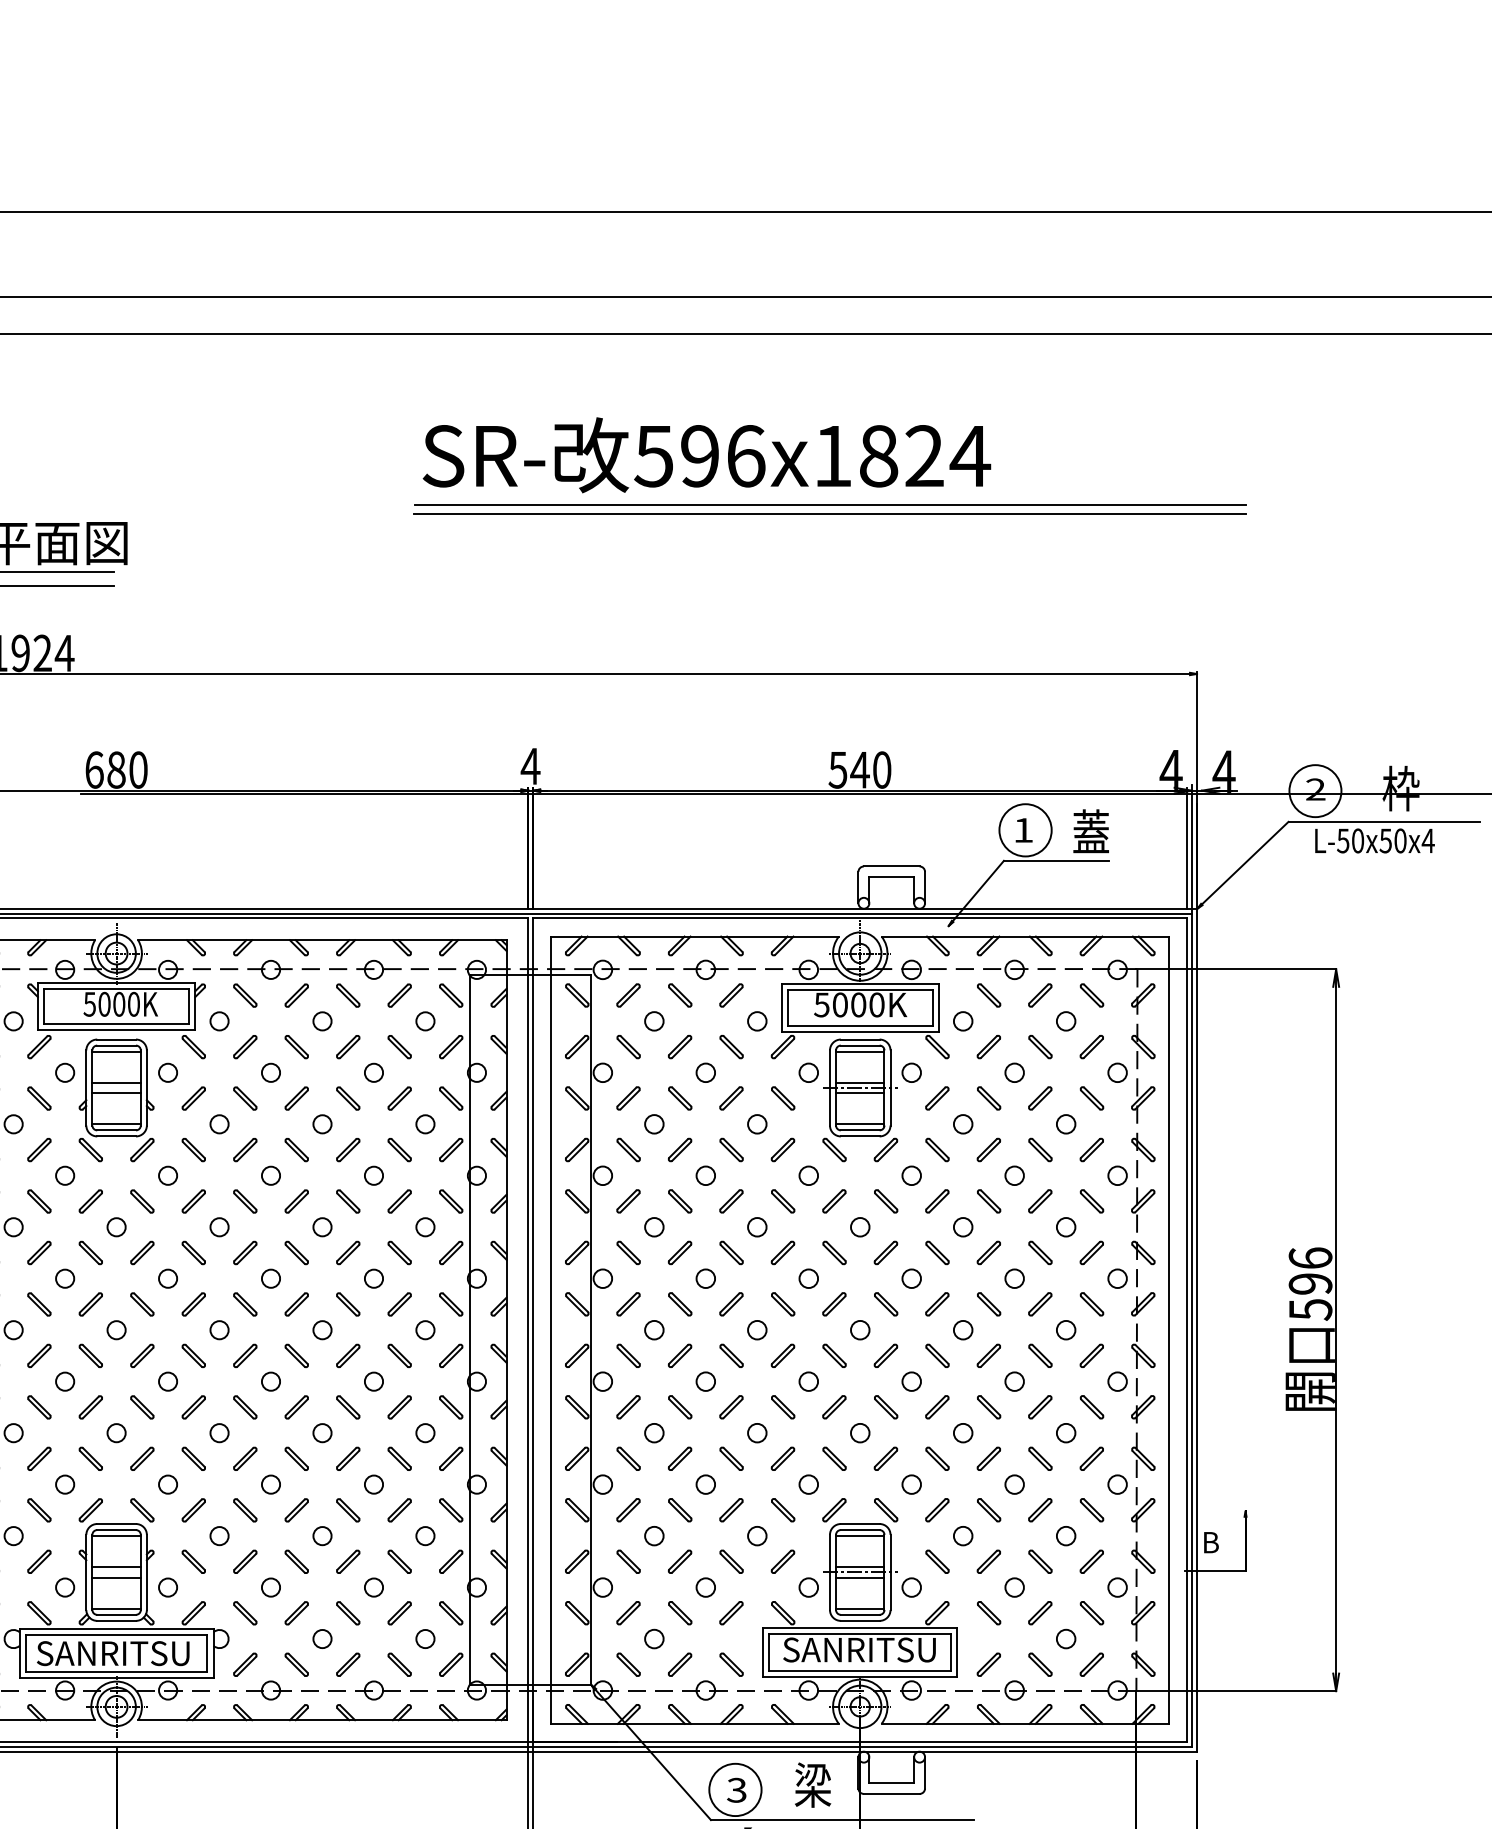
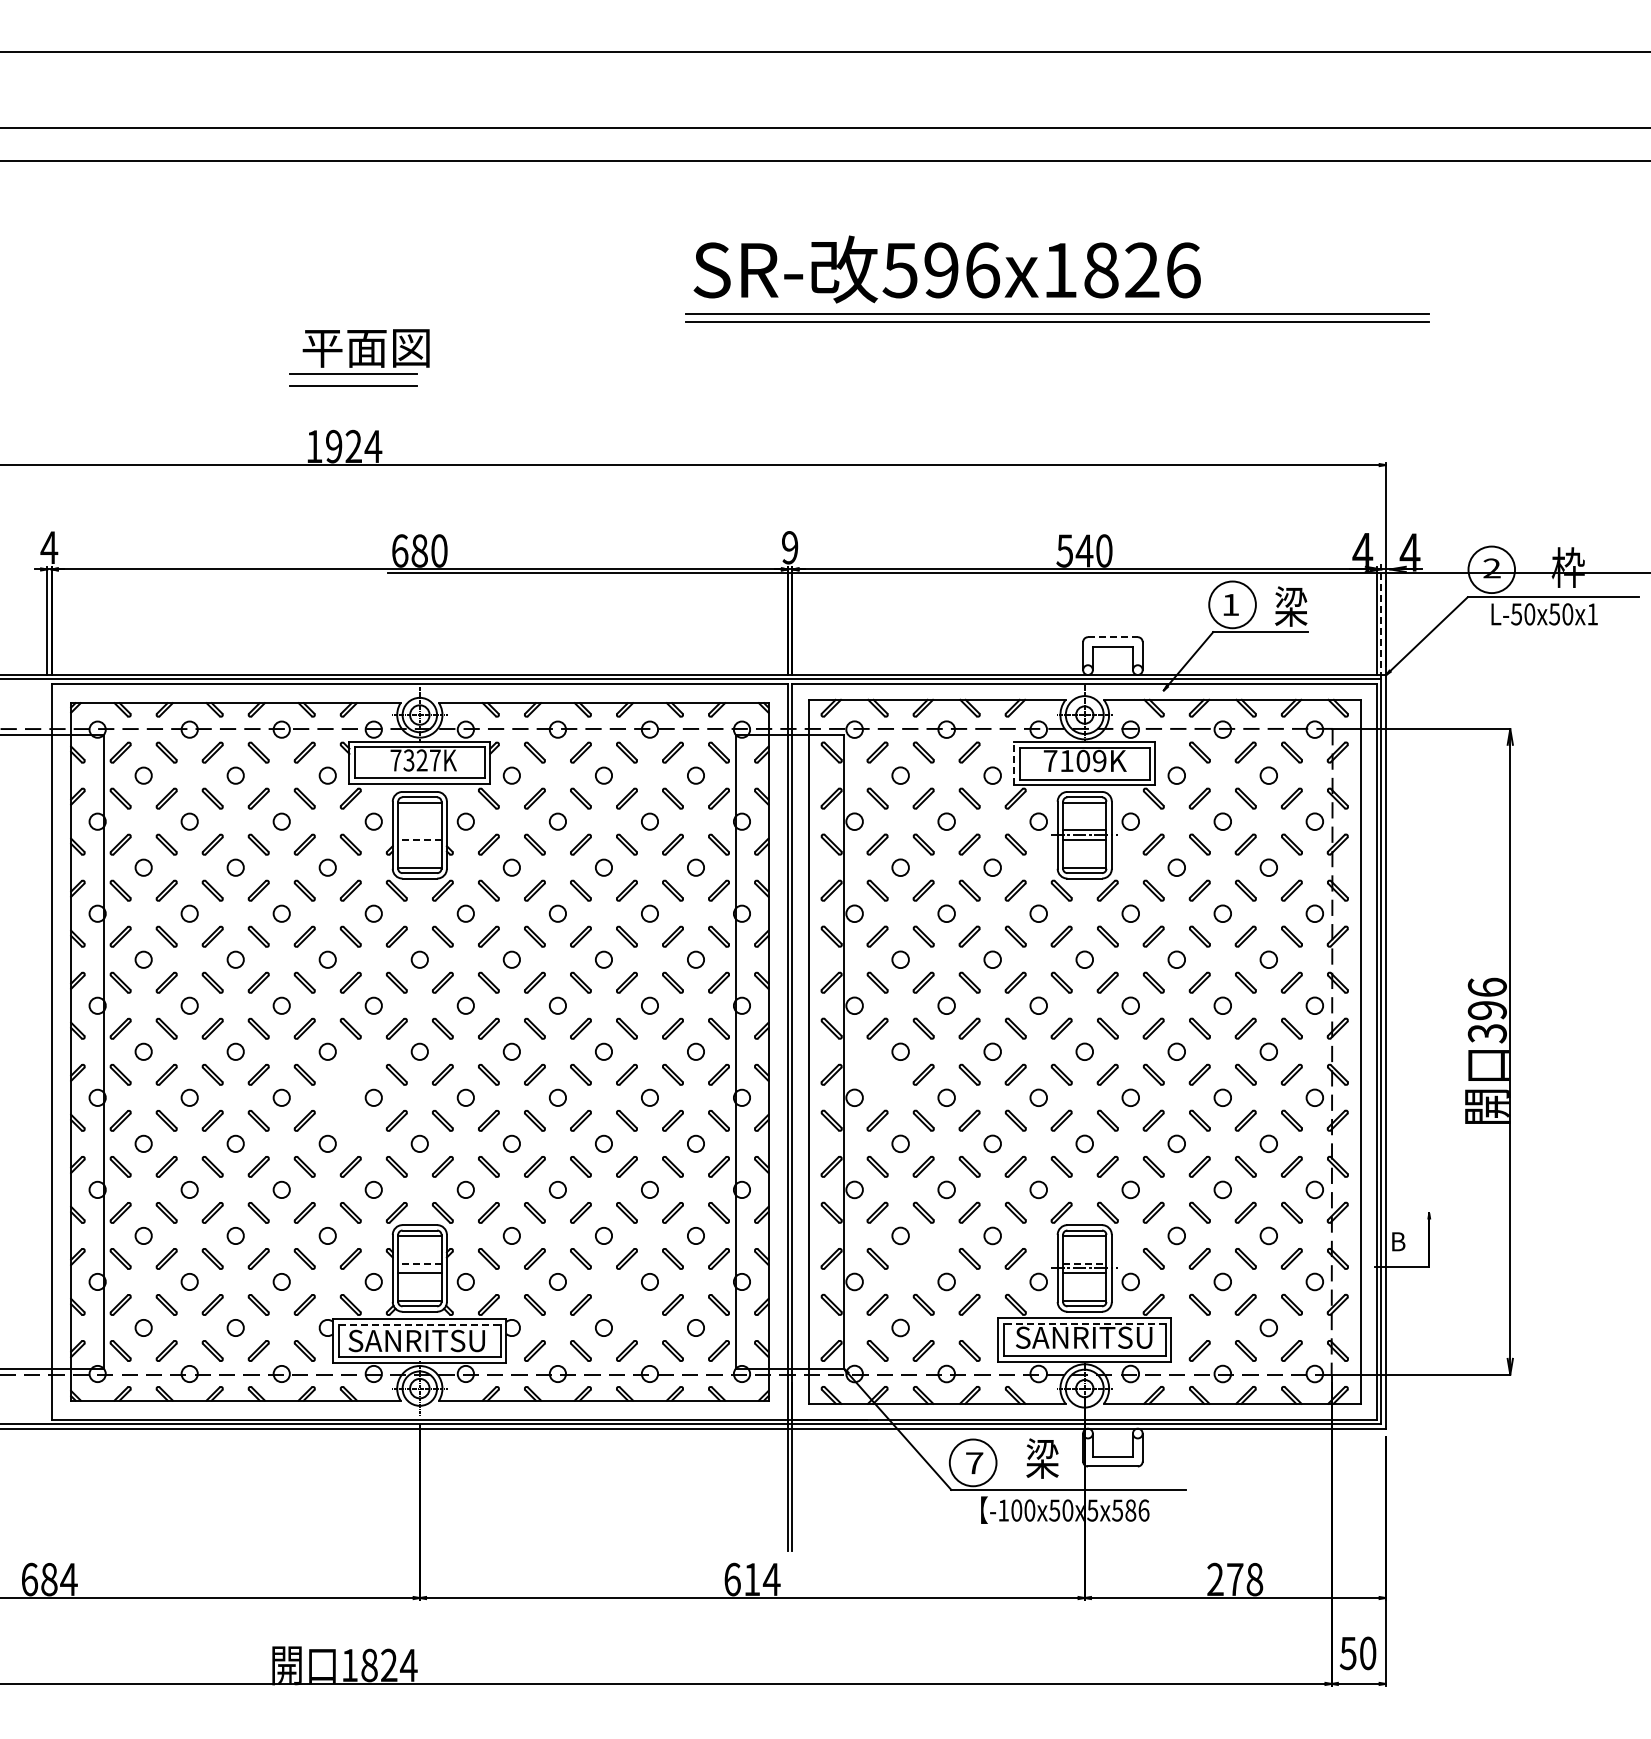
text: (969, 456) -> (1182, 270), 596x1824 -> 596x1826
text: (530, 766) -> (789, 547), 4 -> 9
text: (1091, 832) -> (1291, 606), 蓋 -> 梁
text: (1428, 841) -> (1592, 614), L-50x50x4 -> L-50x50x1
line: (1192, 848) -> (1381, 621), solid -> dashed
line: (891, 866) -> (1112, 637), solid -> dashed
text: (111, 1004) -> (415, 760), 5000K -> 7327K
text: (848, 1004) -> (1074, 760), 5000K -> 7109K
line: (781, 1007) -> (1014, 763), solid -> dashed
line: (116, 1082) -> (419, 830), removed
line: (116, 1093) -> (419, 840), solid -> dashed
text: (1309, 1309) -> (1486, 1033), 596 -> 396
part: (39, 1355) -> (350, 1074), removed
part: (628, 1355) -> (877, 1074), removed
part: (39, 1406) -> (350, 1120), removed
part: (679, 1561) -> (923, 1258), removed
line: (116, 1566) -> (419, 1263), solid -> dashed
line: (859, 1566) -> (1084, 1263), solid -> dashed
part: (347, 1612) -> (626, 1304), removed
line: (859, 1634) -> (1084, 1323), solid -> dashed
line: (117, 1635) -> (420, 1324), solid -> dashed
text: (736, 1790) -> (974, 1463), 3 -> 7

